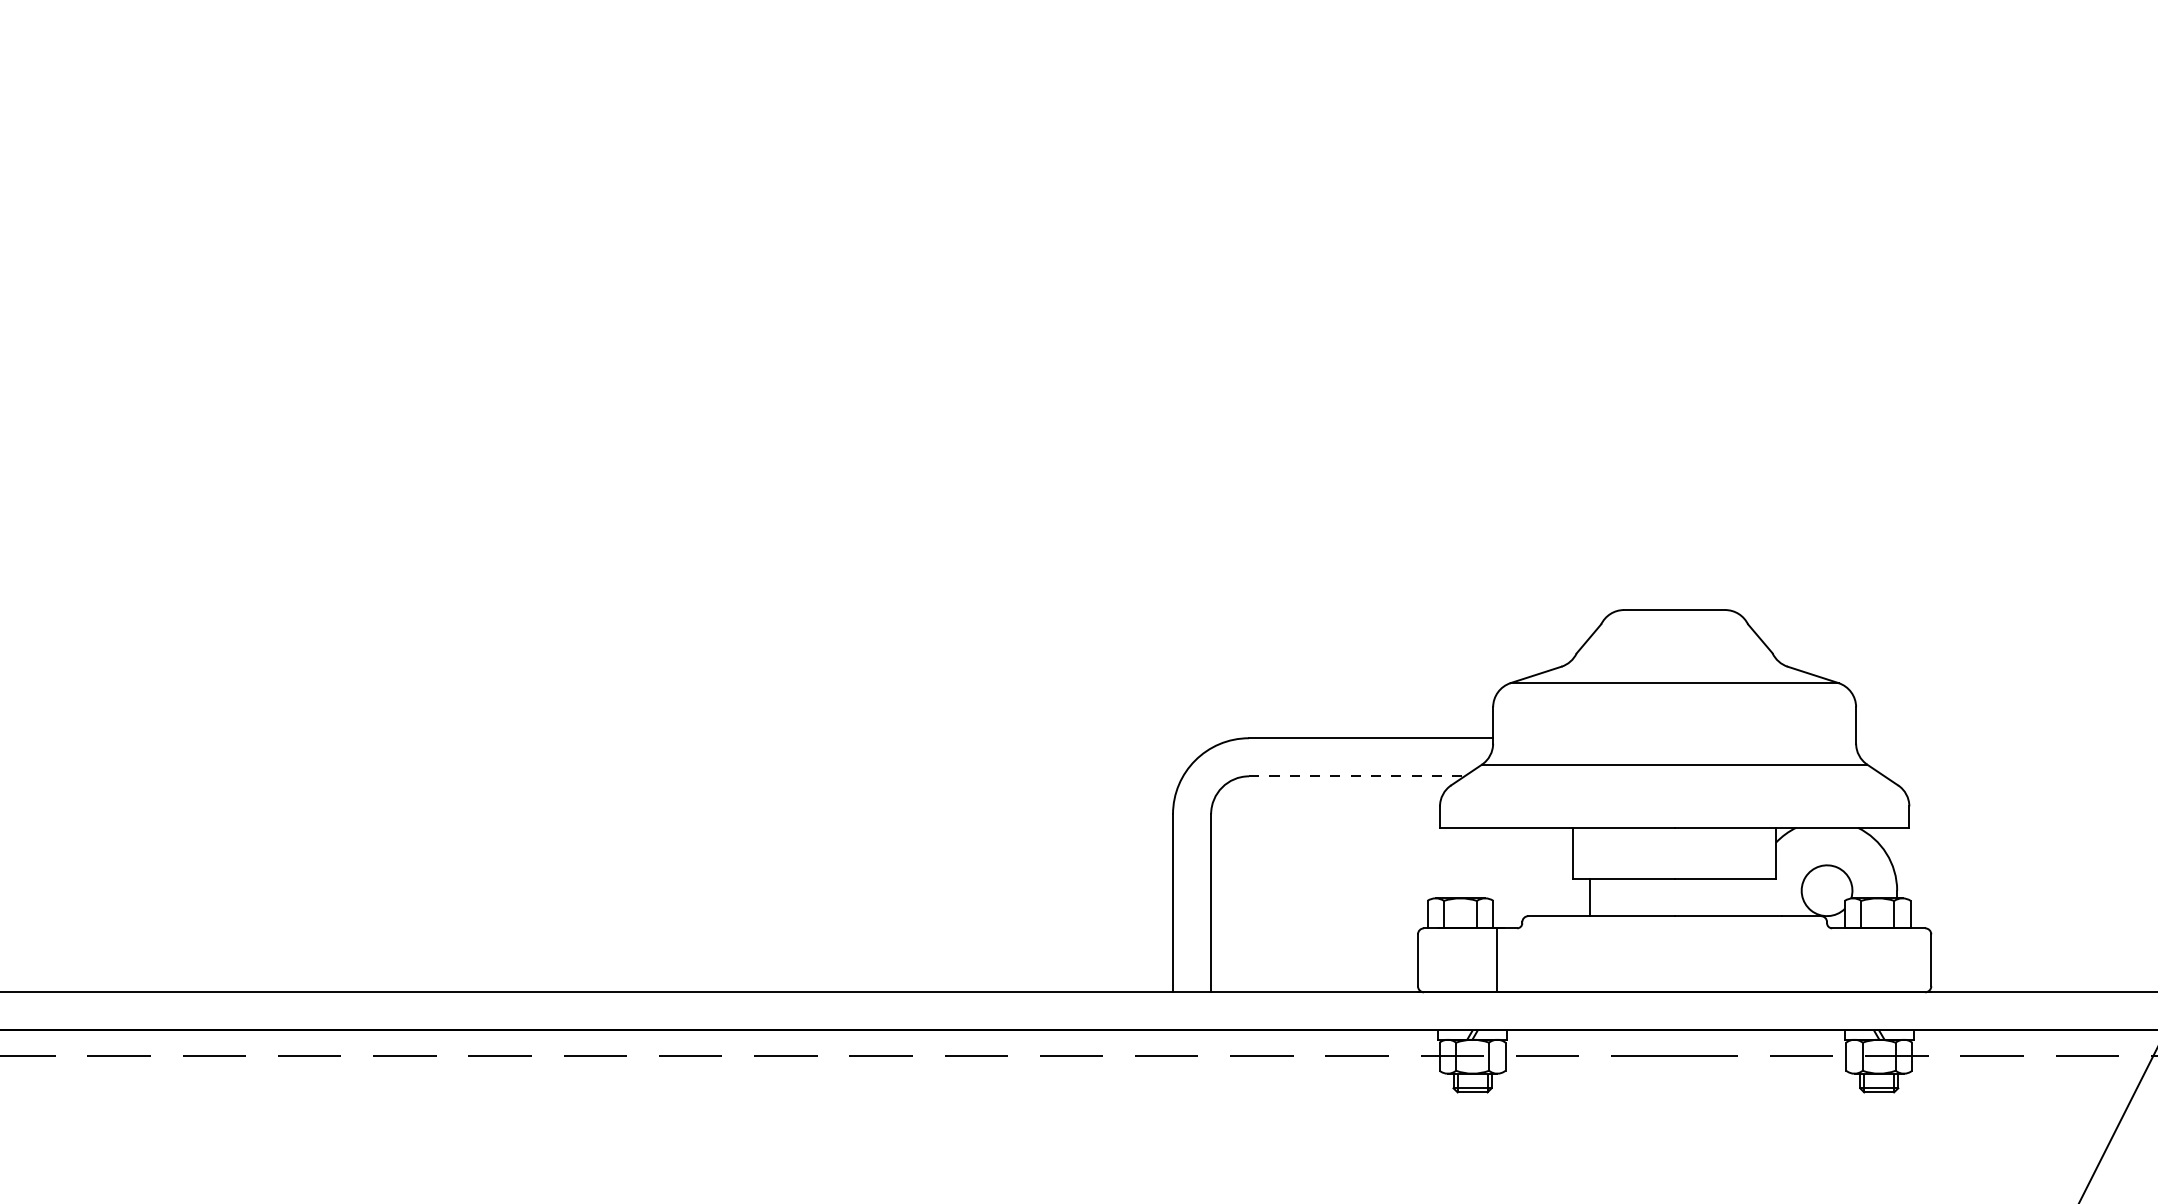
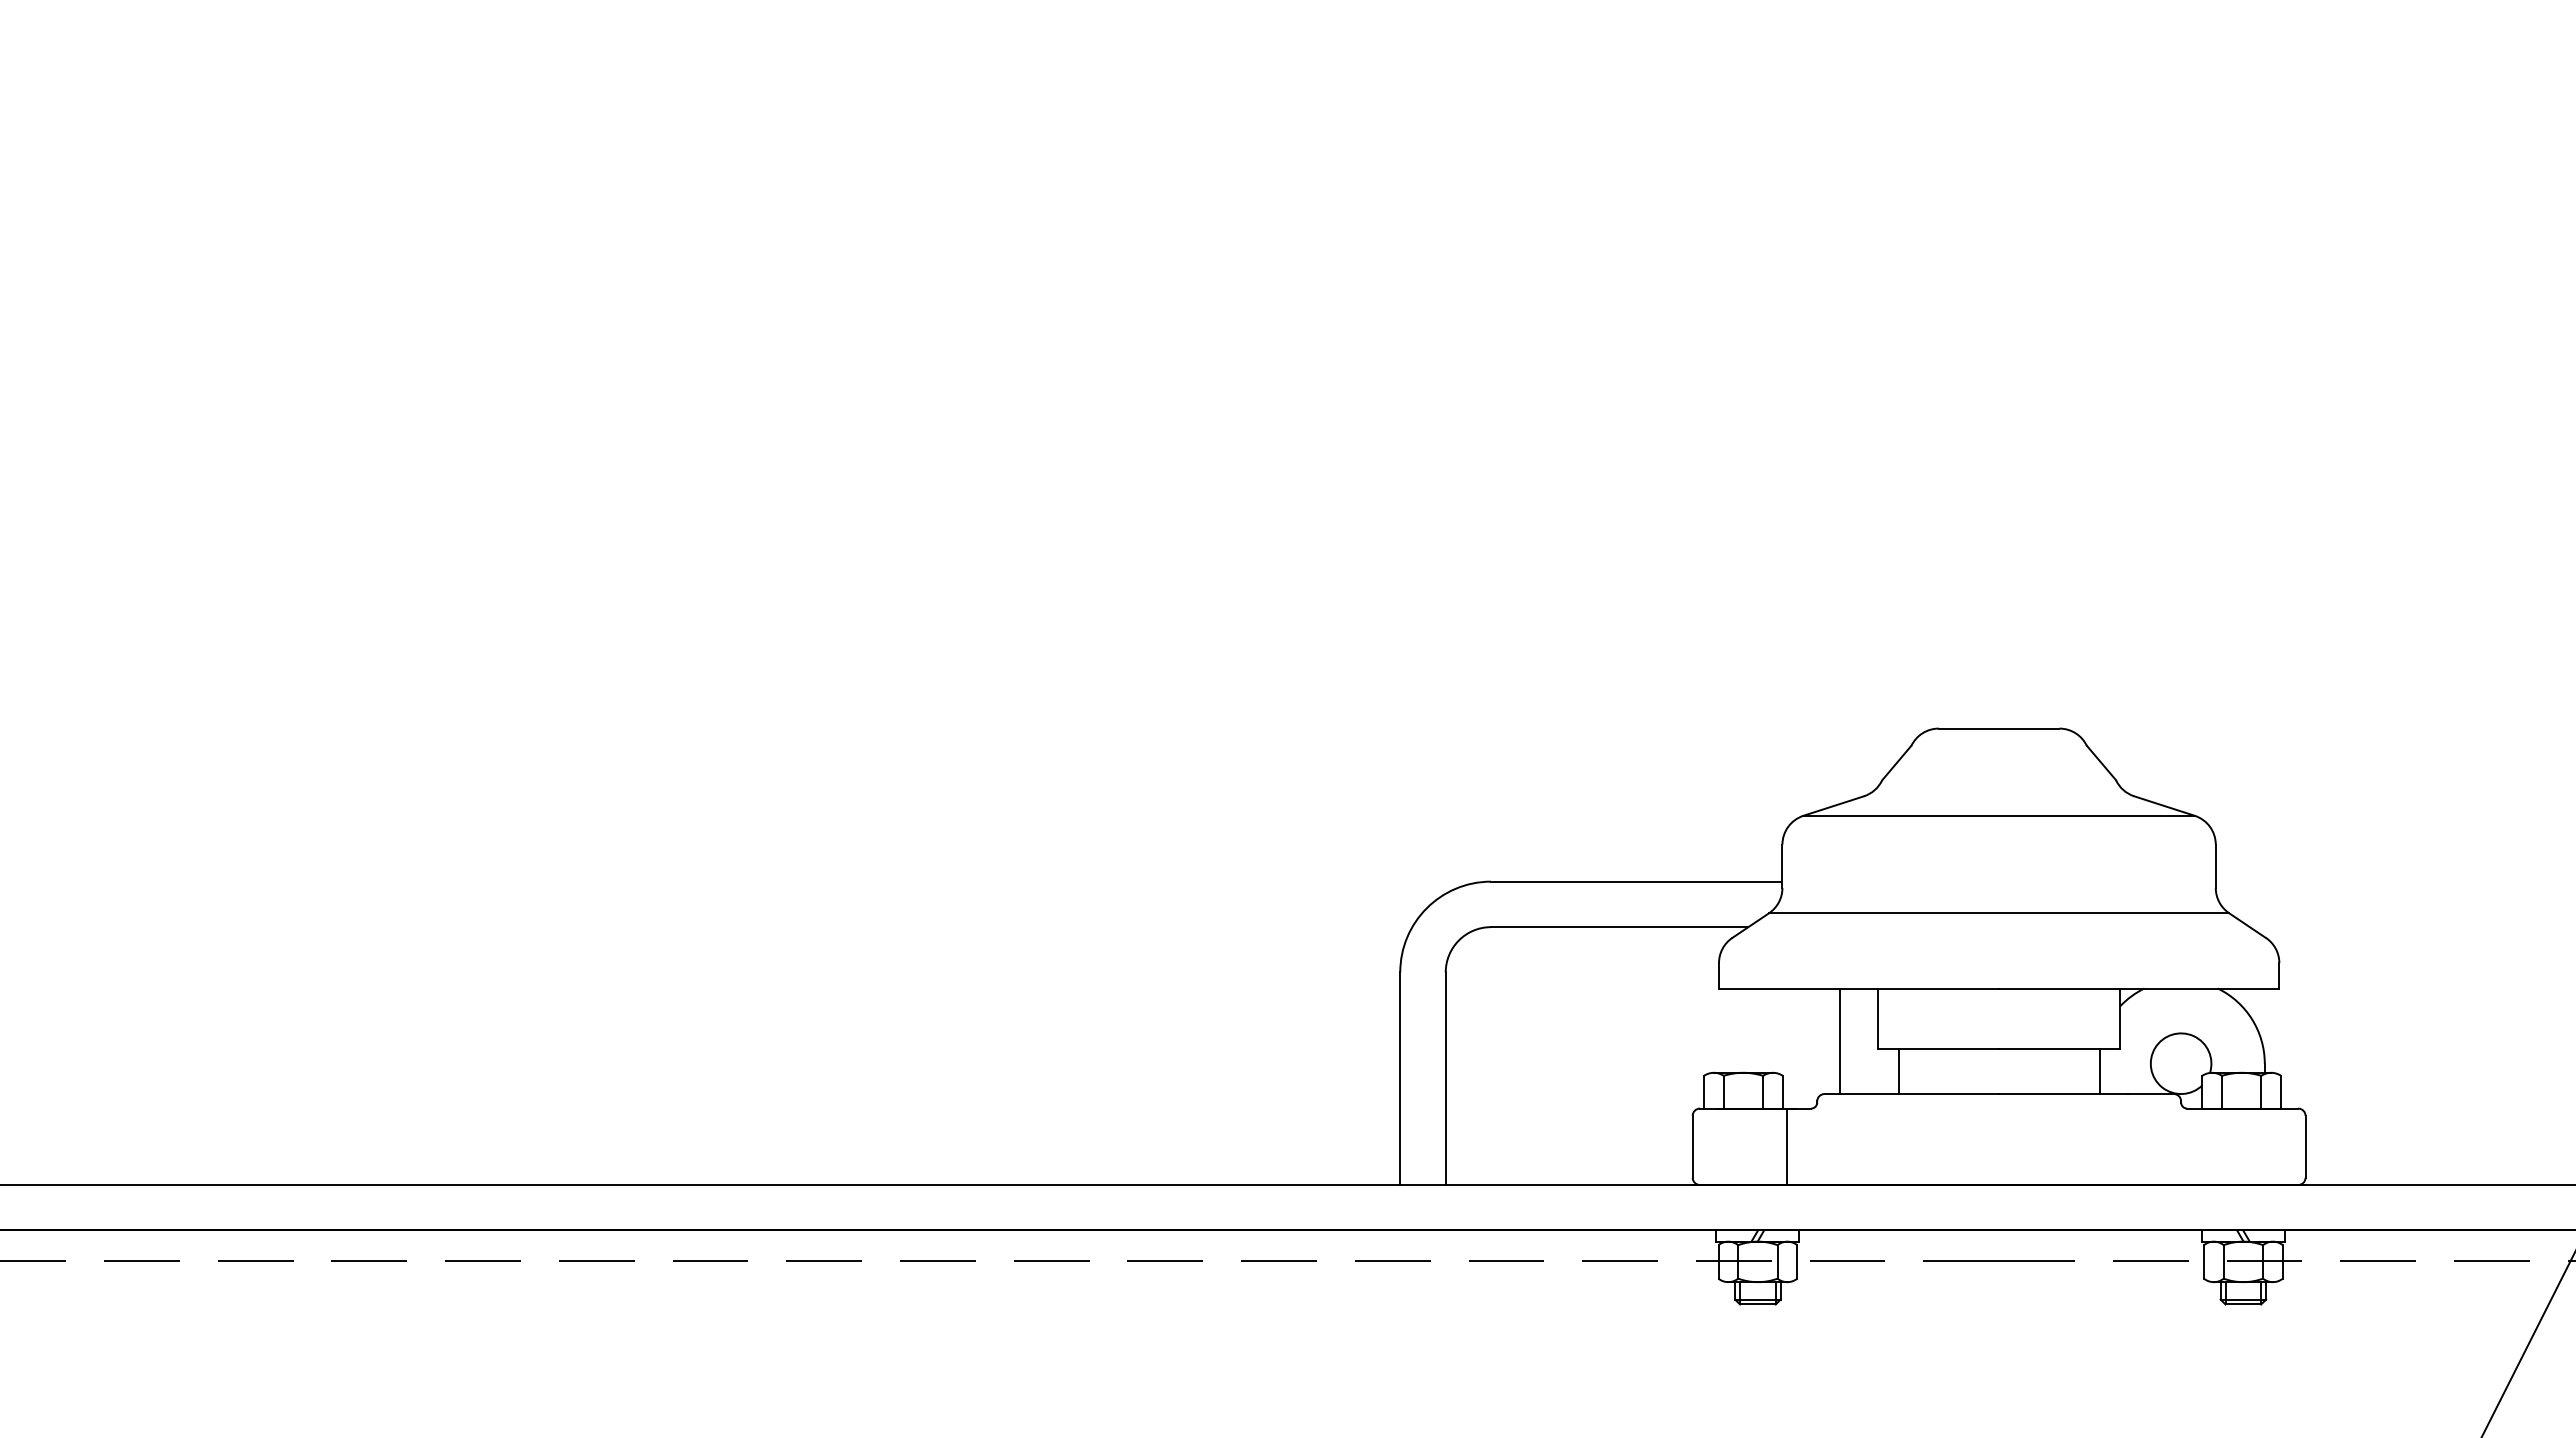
line: (1356, 776) -> (1619, 927), dashed -> solid
line: (1540, 872) -> (1839, 1041), added
line: (1758, 897) -> (2099, 1071), added

